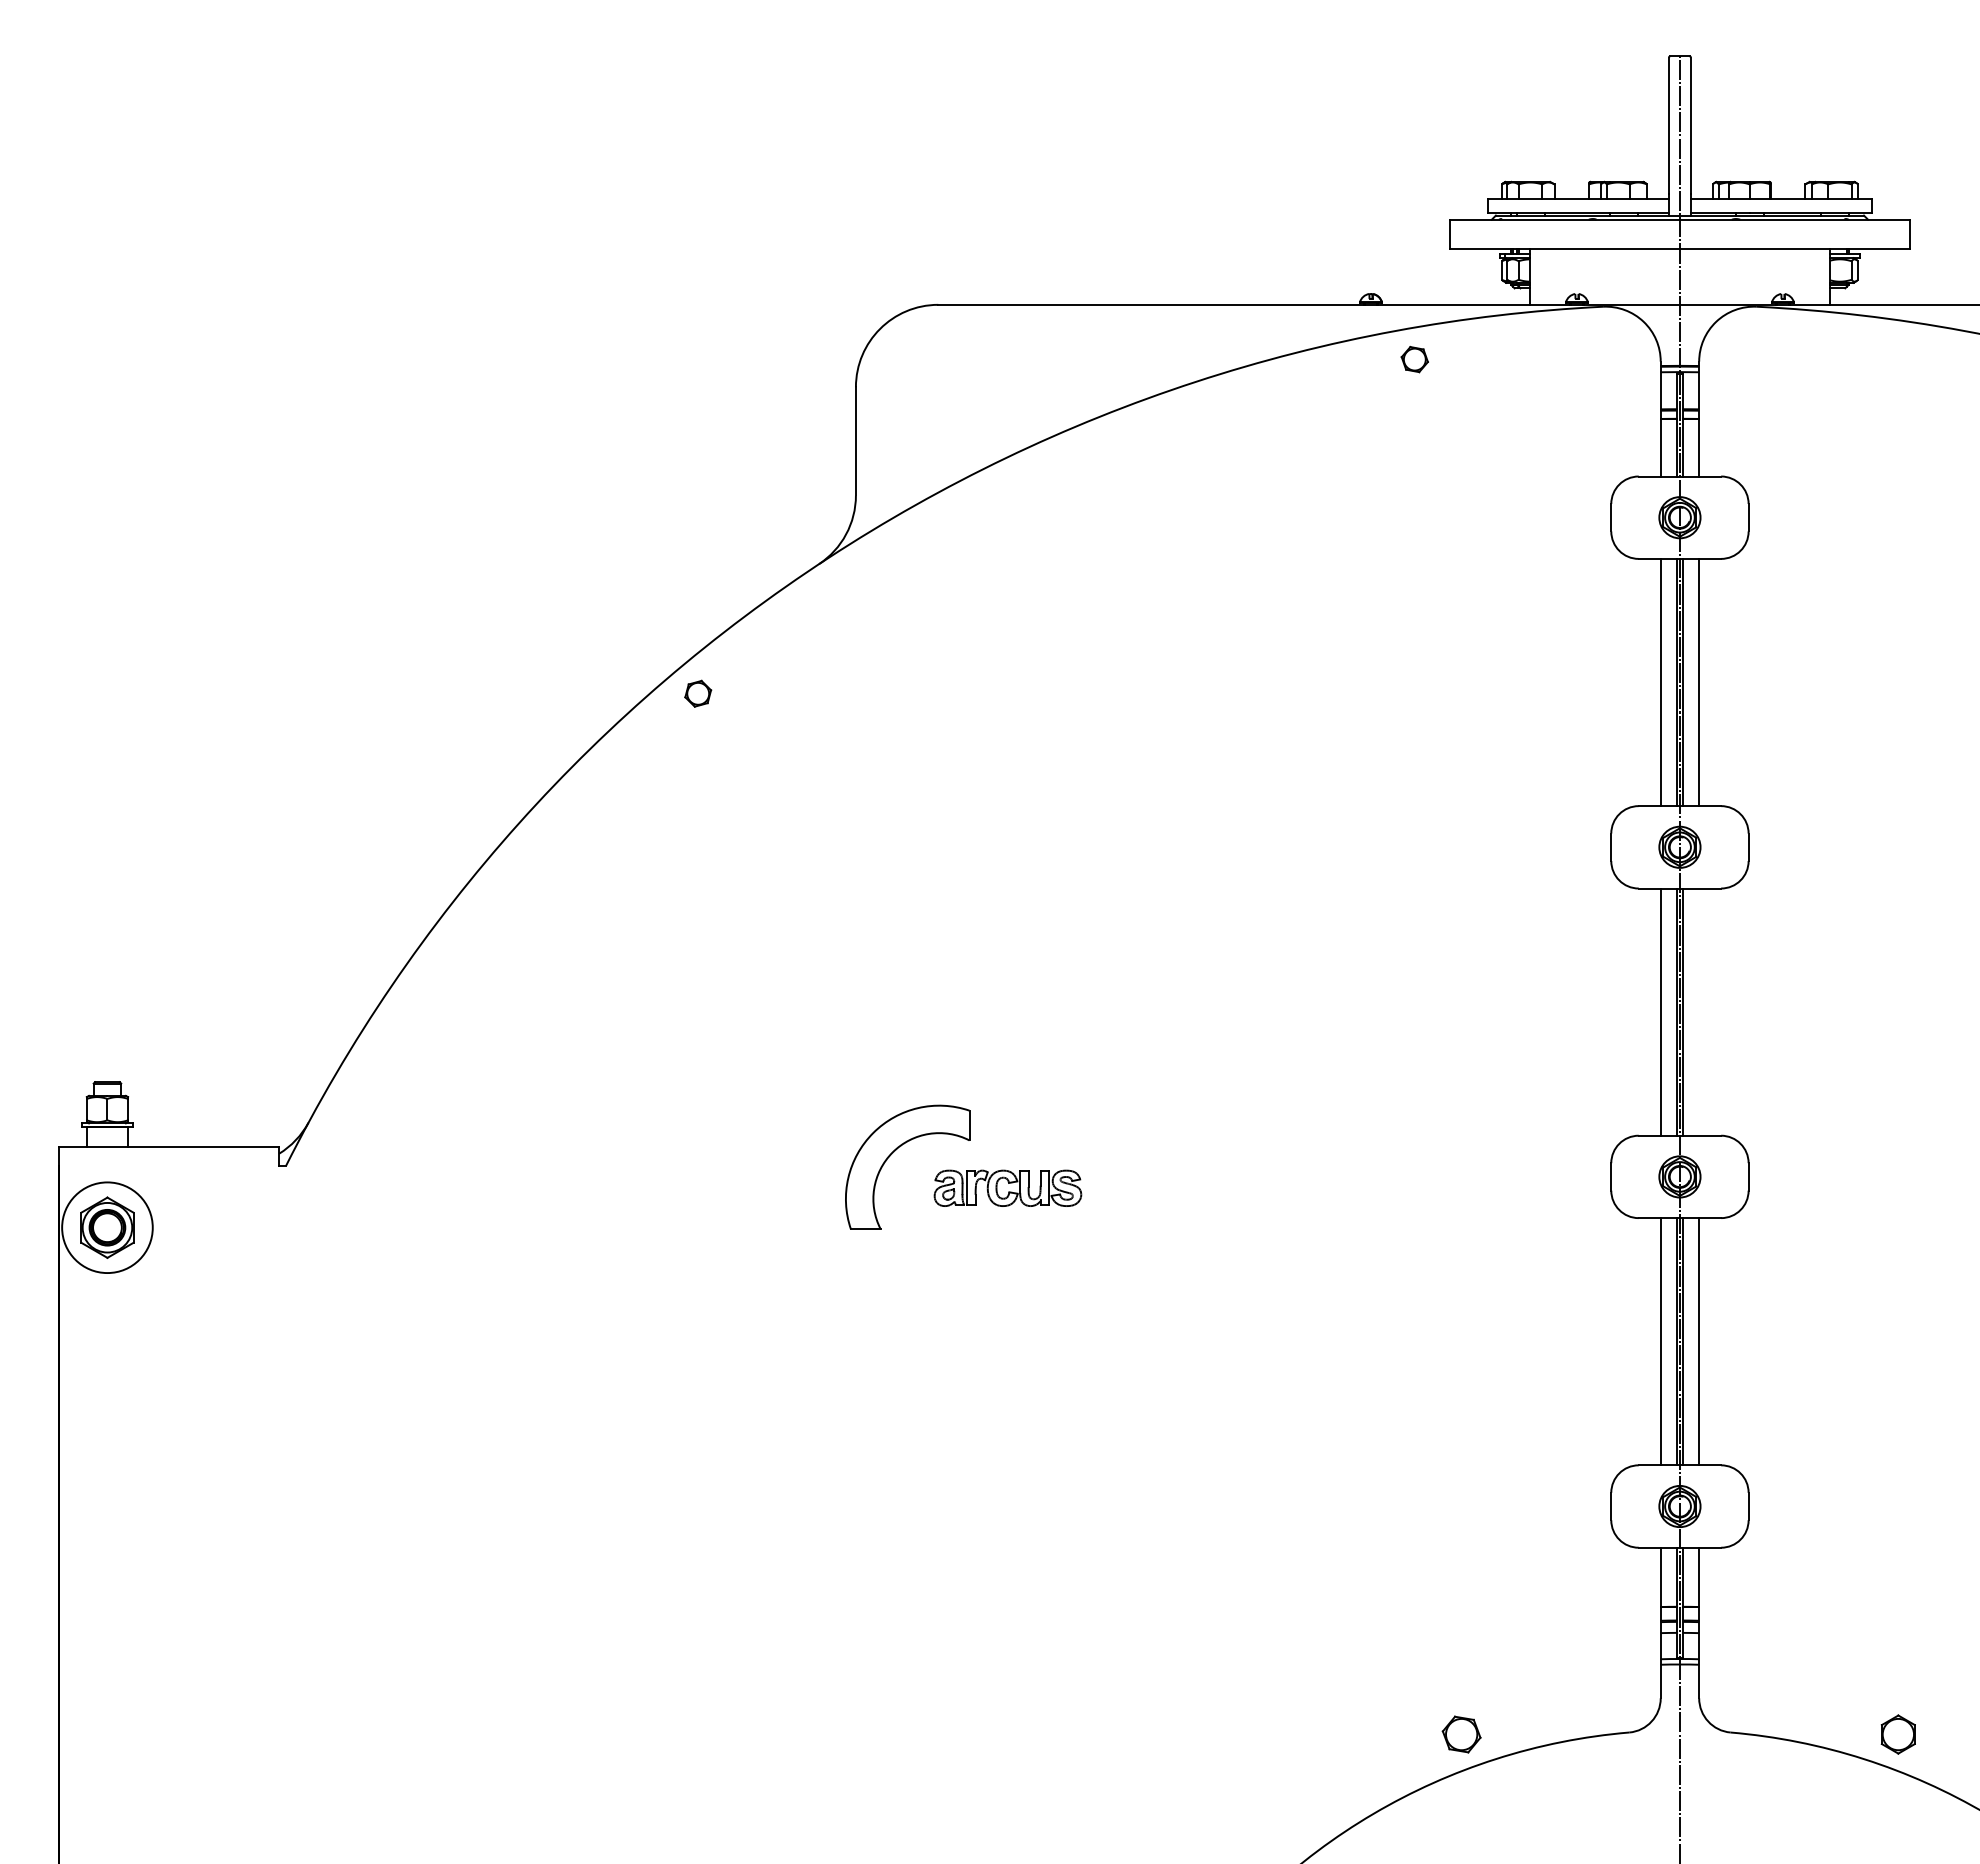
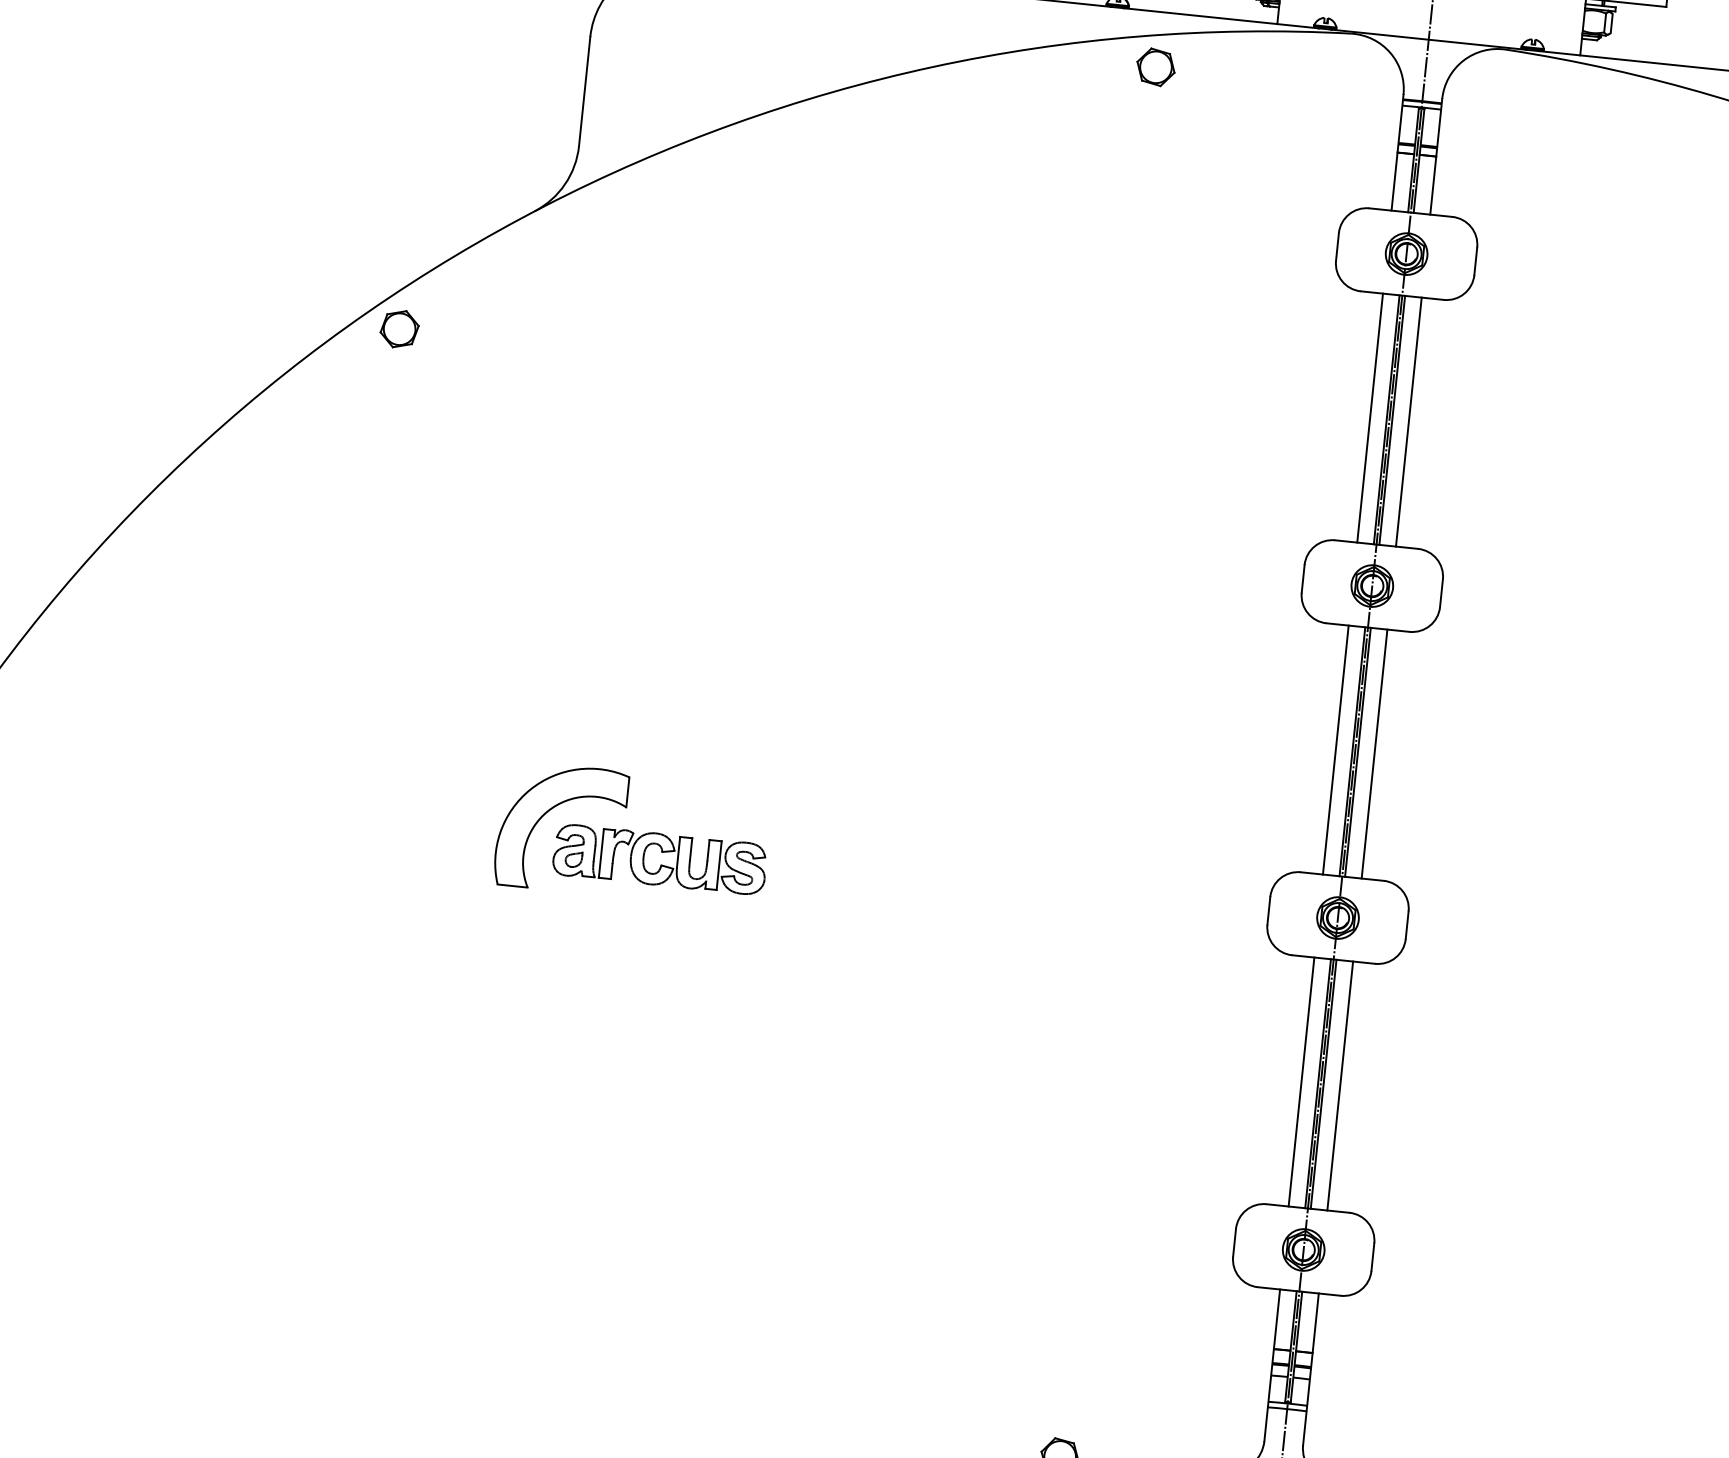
part: (1414, 359) -> (1155, 67), size x1.43
part: (697, 693) -> (398, 328), size x1.43
line: (1699, 1011) -> (1374, 753), added
part: (1007, 1188) -> (659, 859), size x1.43

